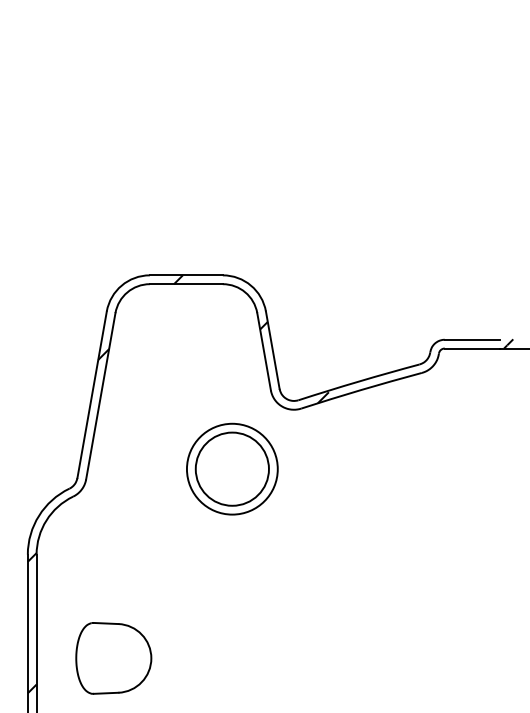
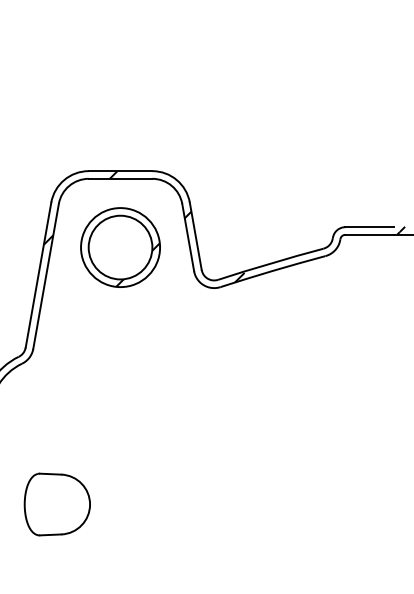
part: (232, 468) -> (120, 246), moved

